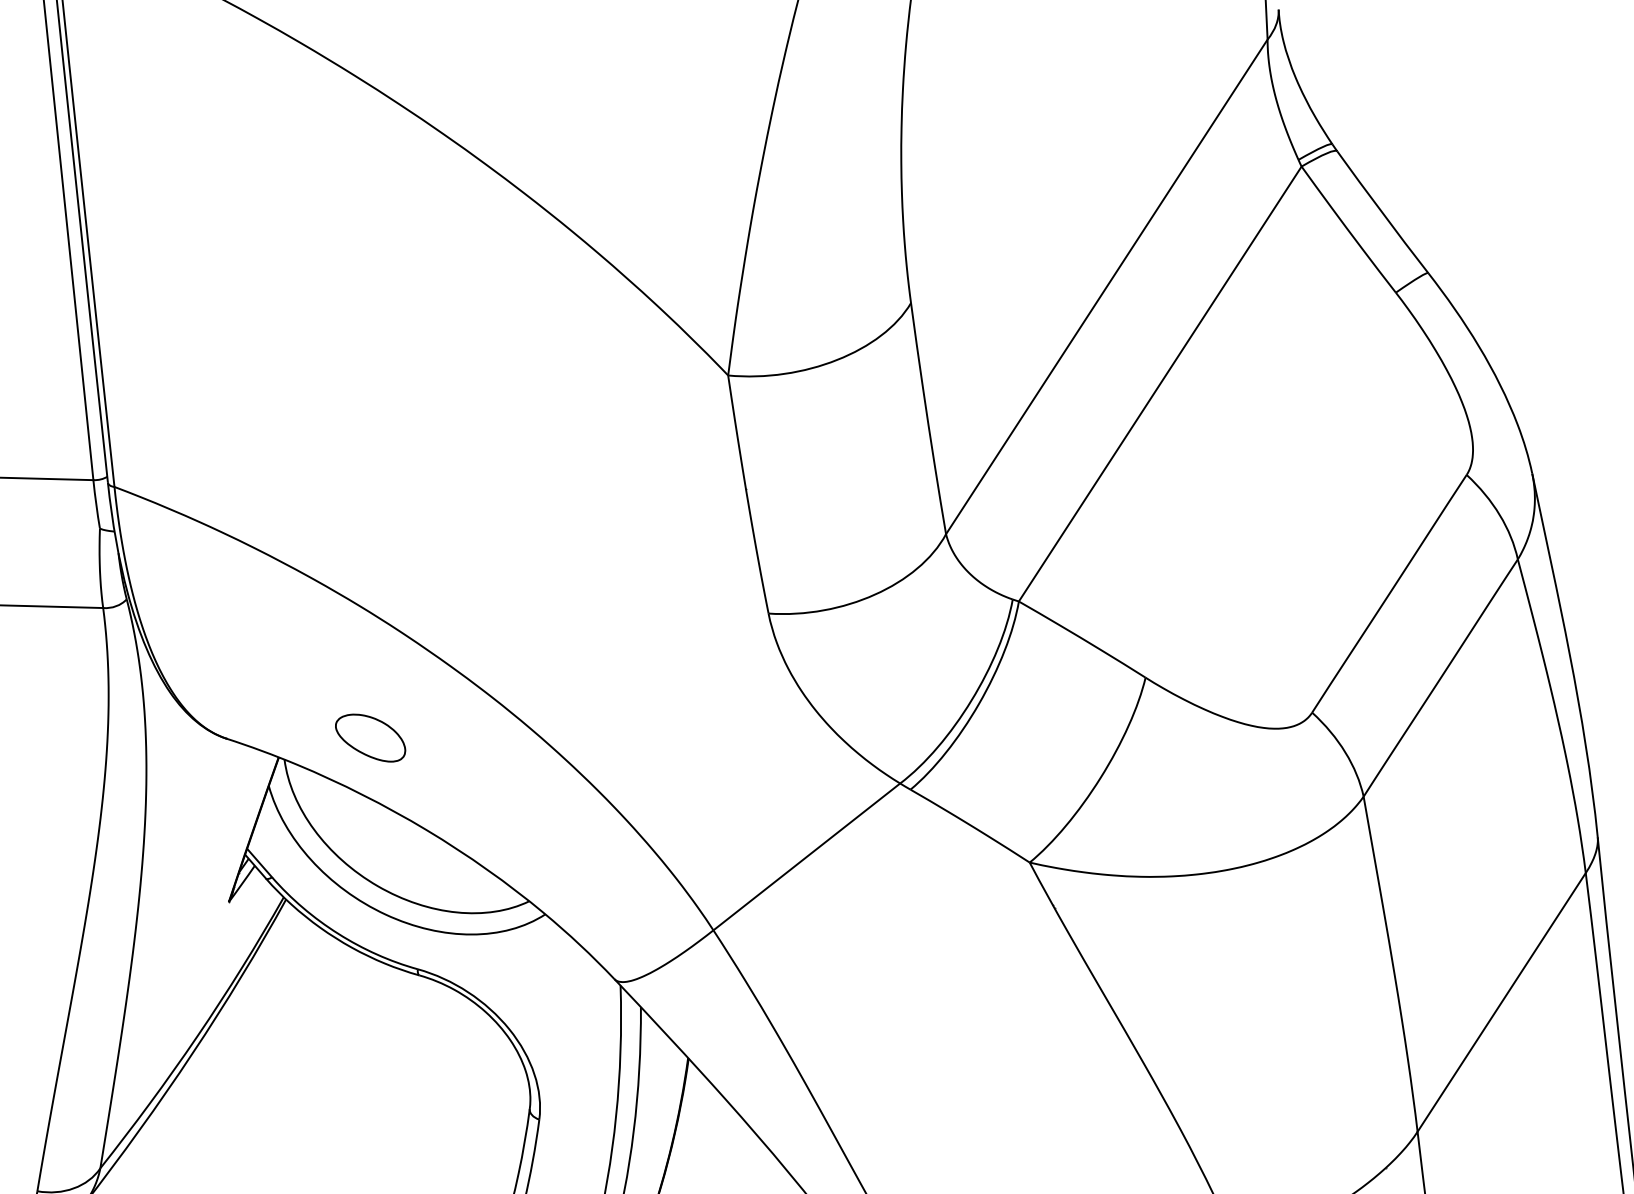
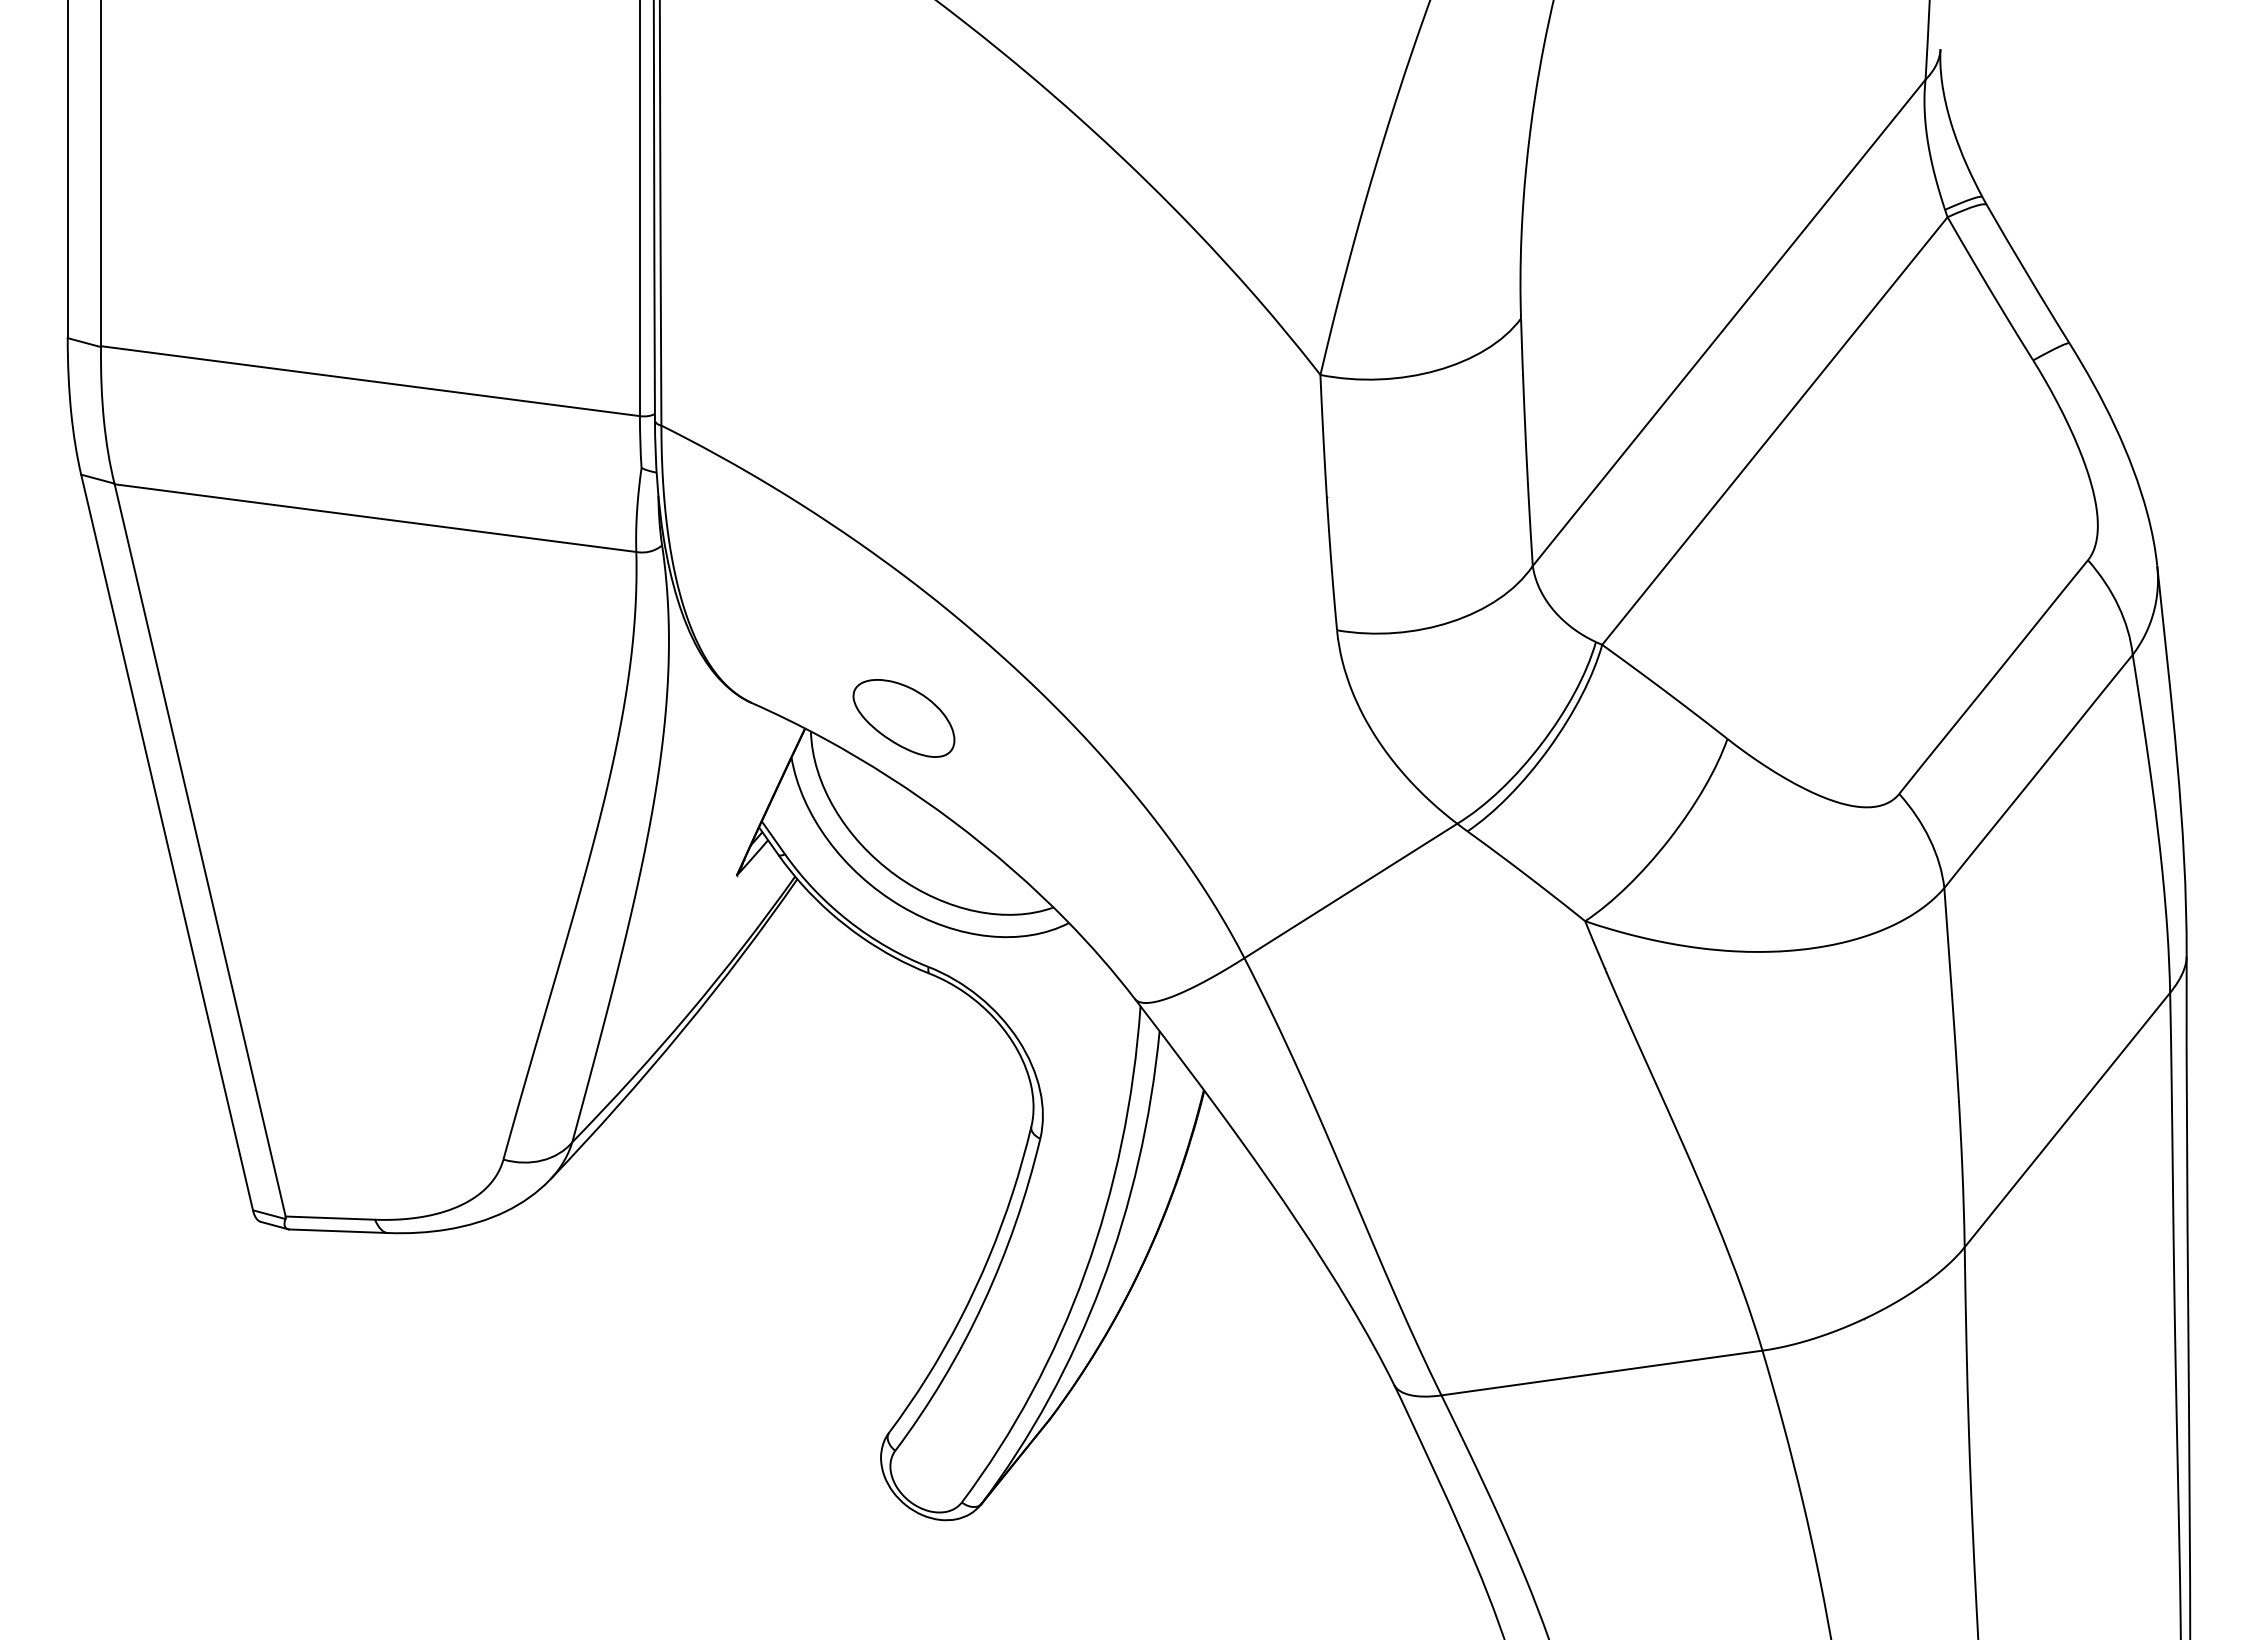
part: (370, 738) -> (903, 718), size x1.43

